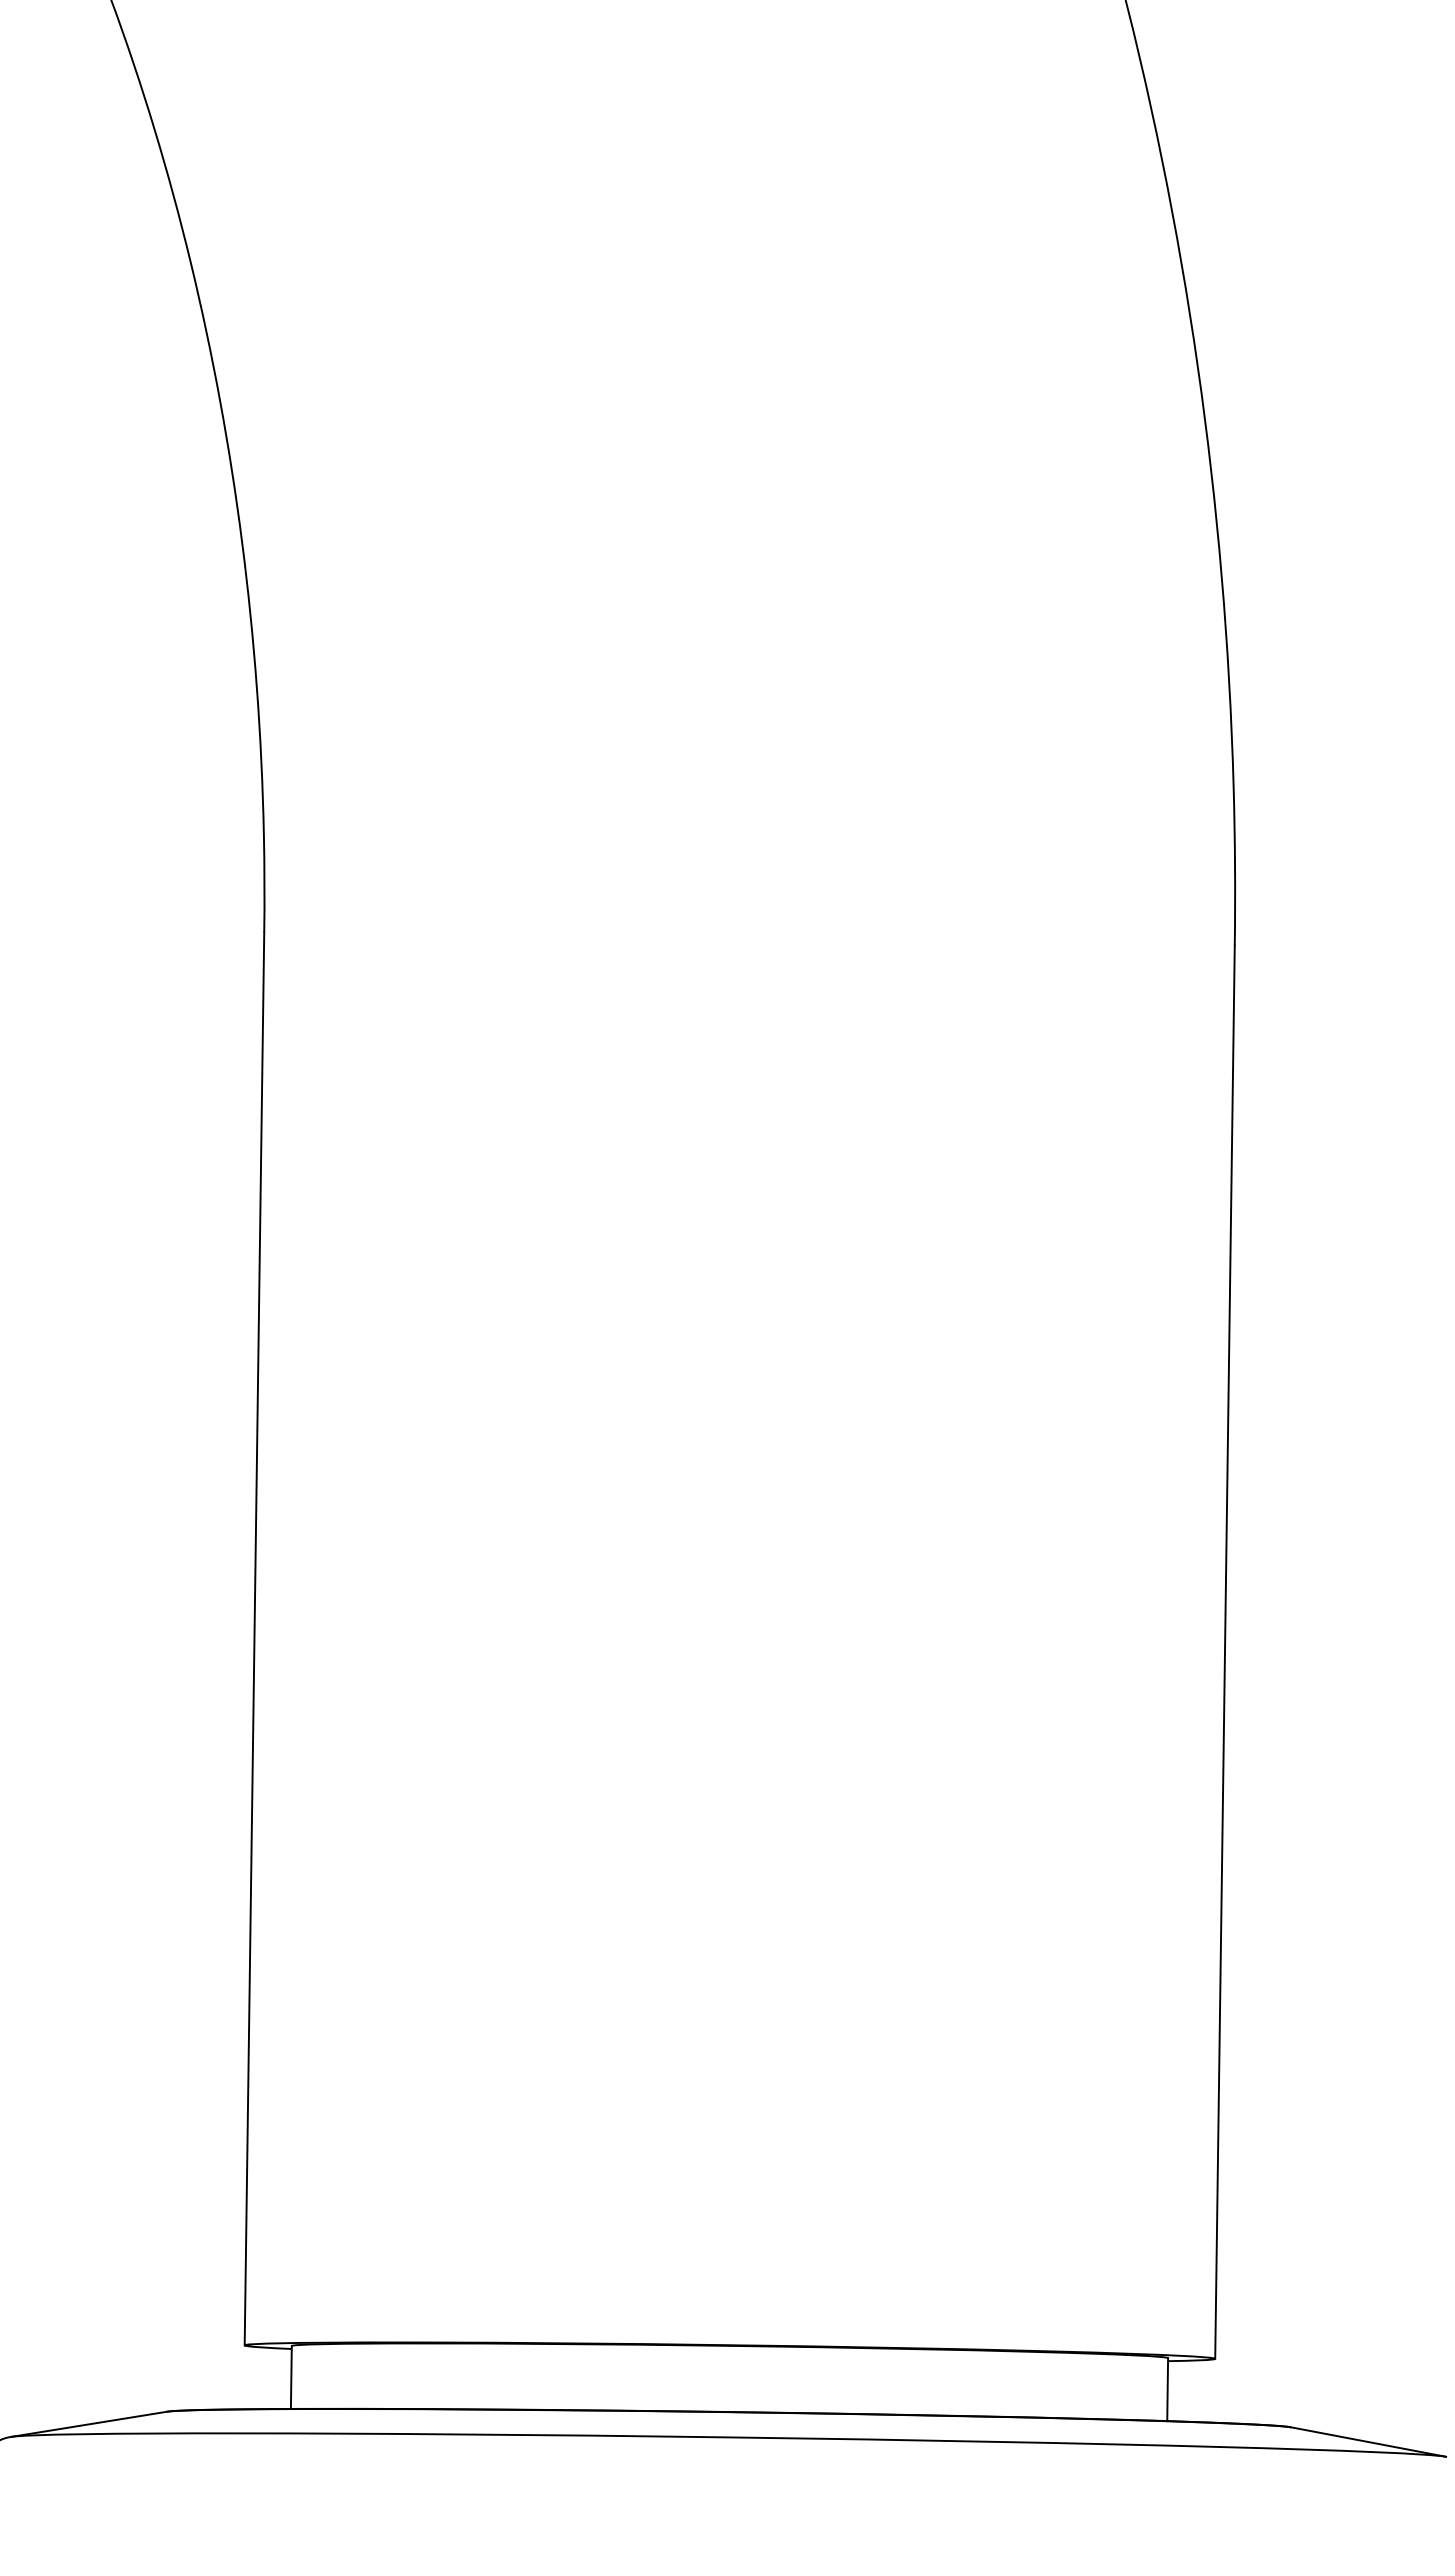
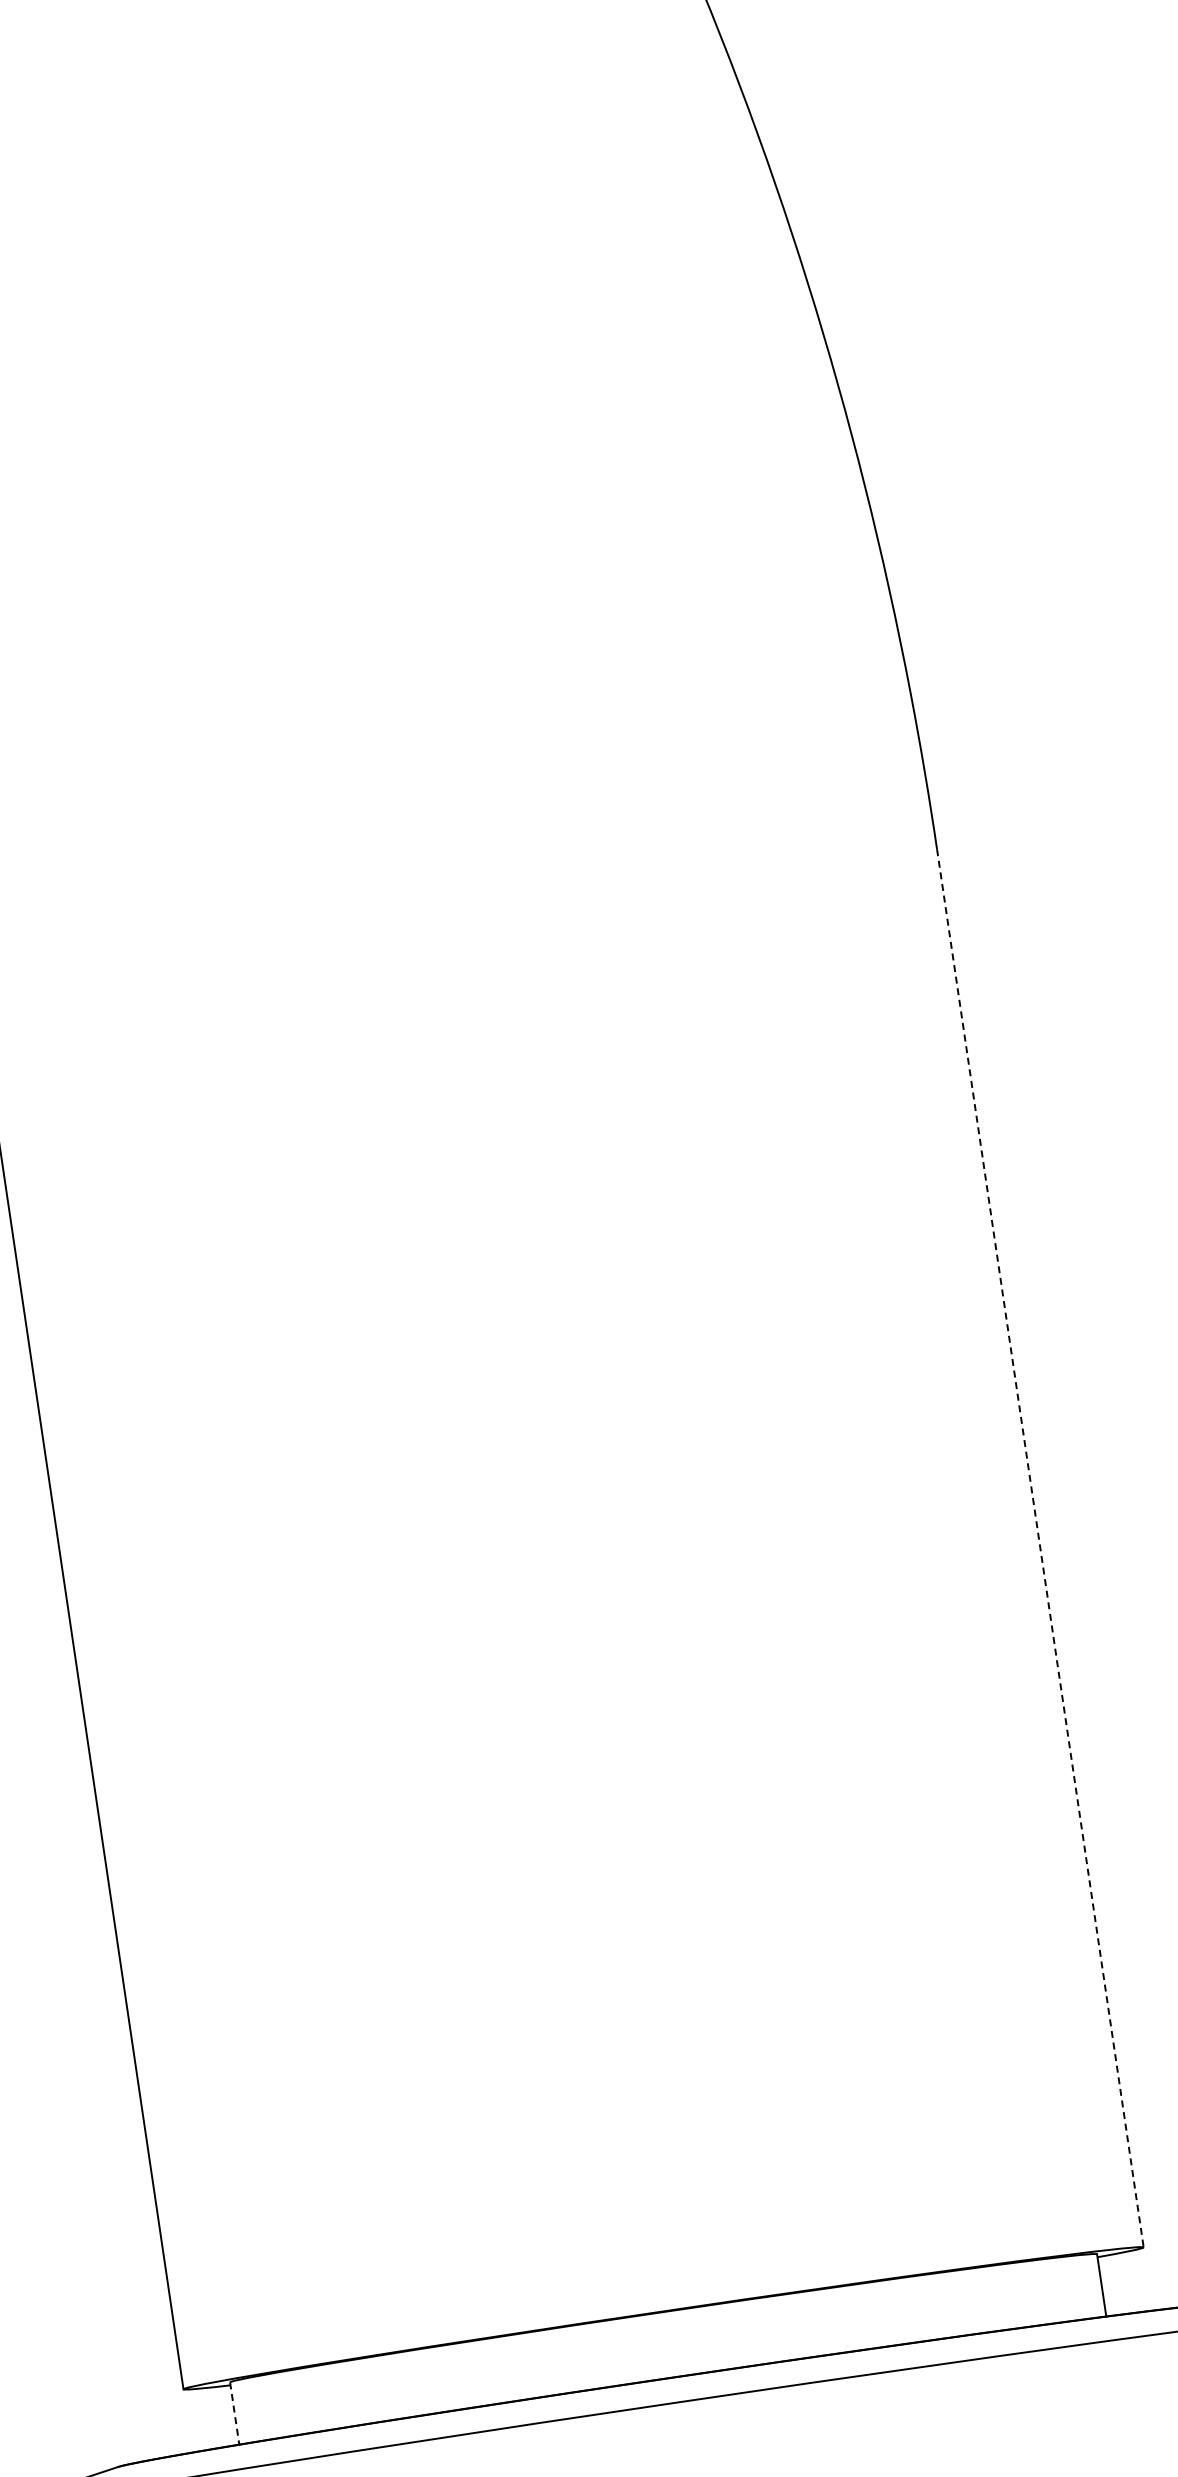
line: (1224, 1652) -> (1039, 1548), solid -> dashed
line: (291, 2378) -> (235, 2414), solid -> dashed

